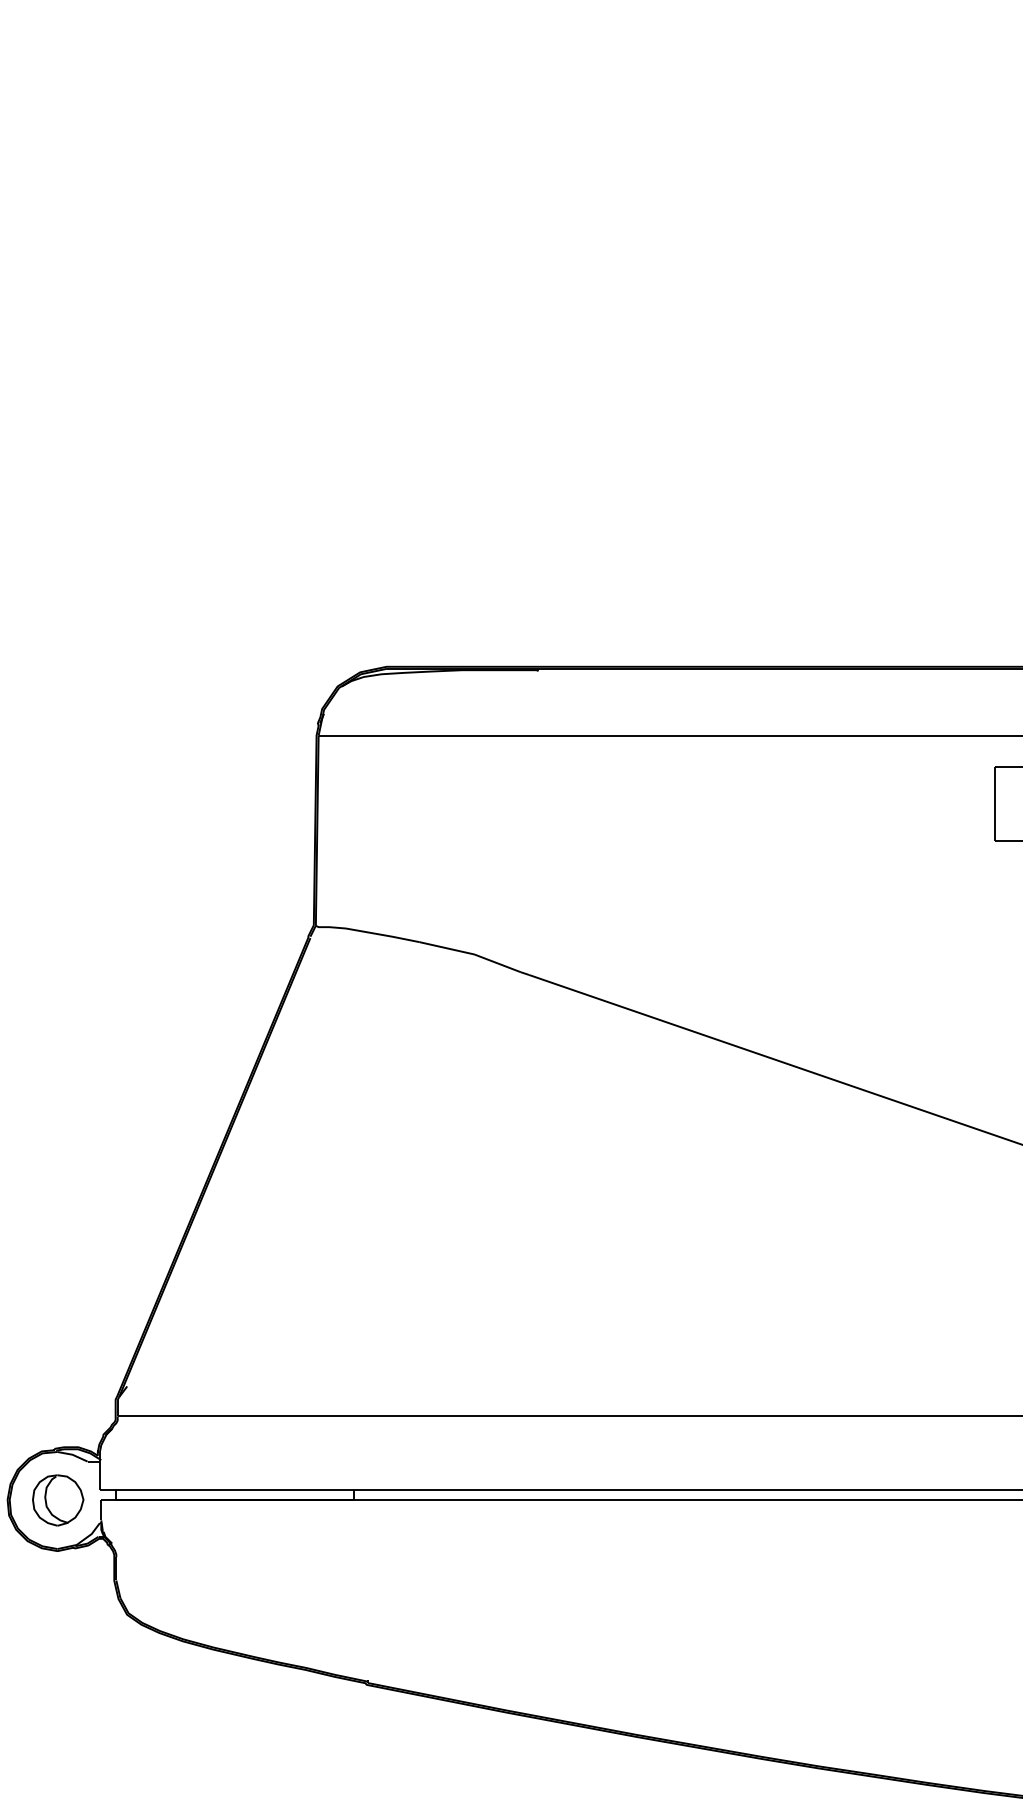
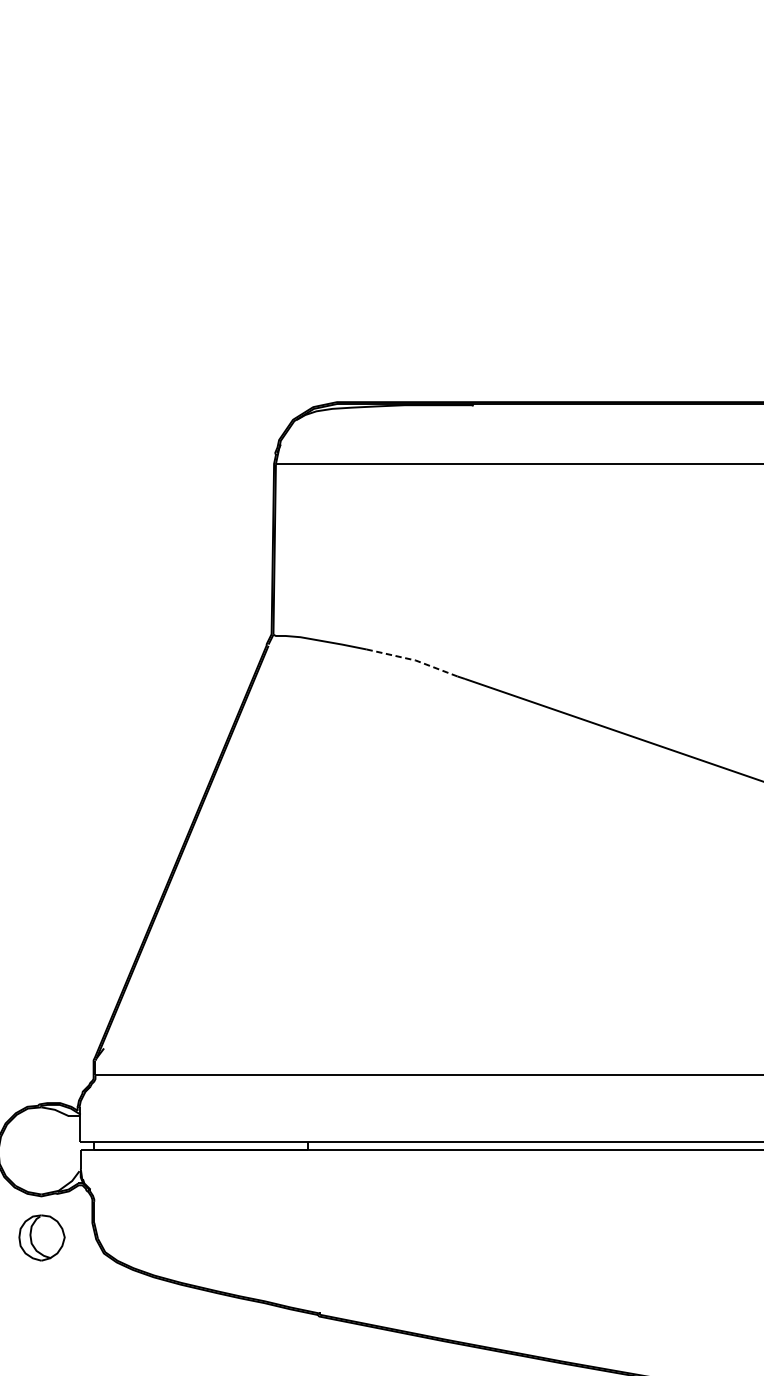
line: (471, 953) -> (413, 659), solid -> dashed
part: (58, 1500) -> (42, 1238), moved

